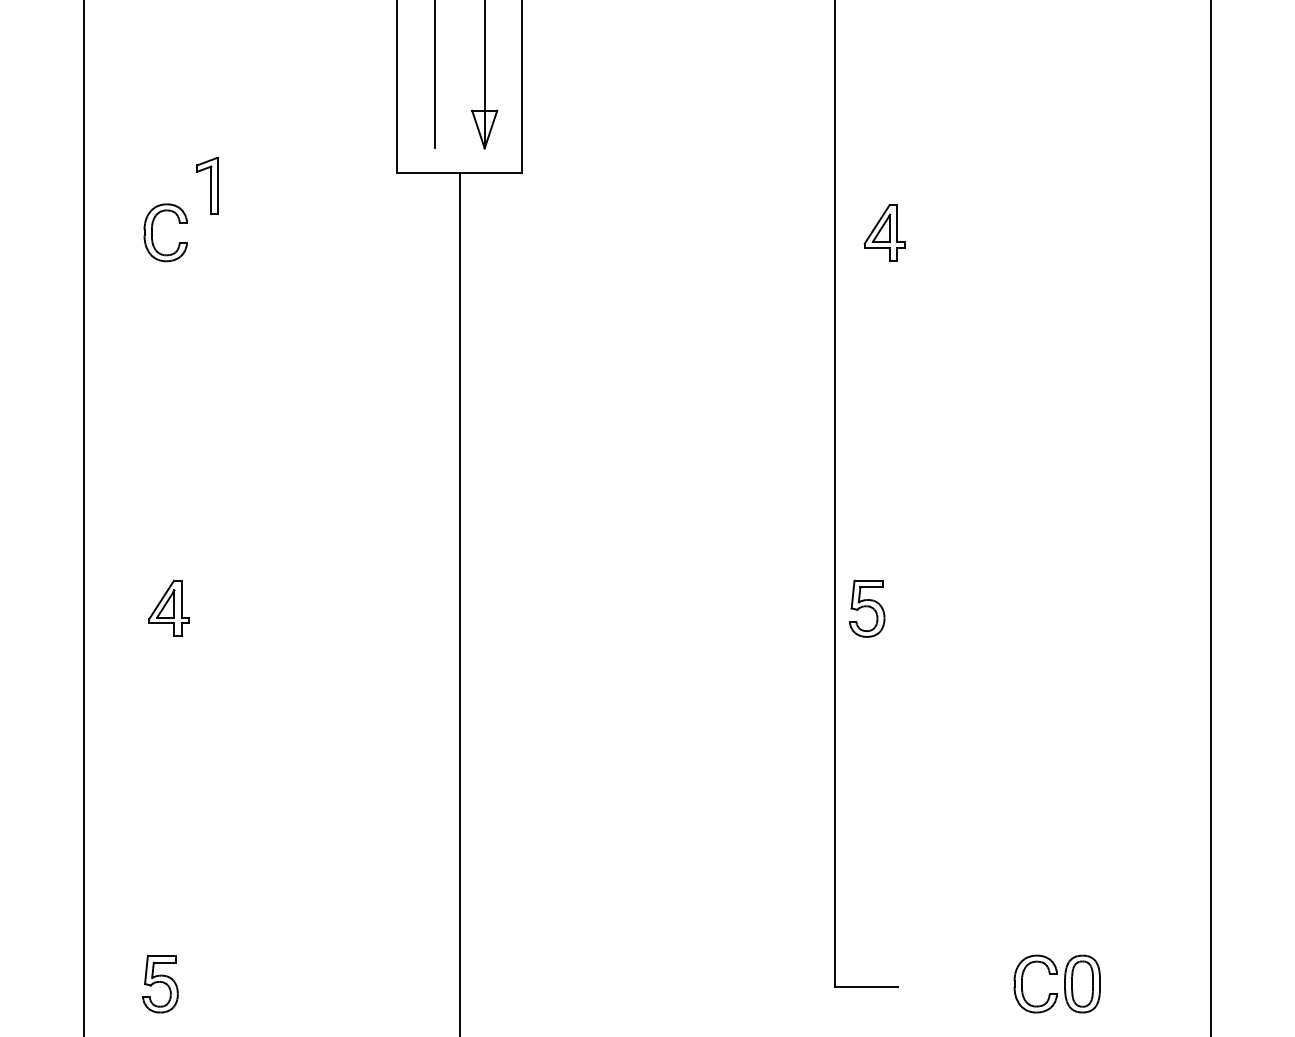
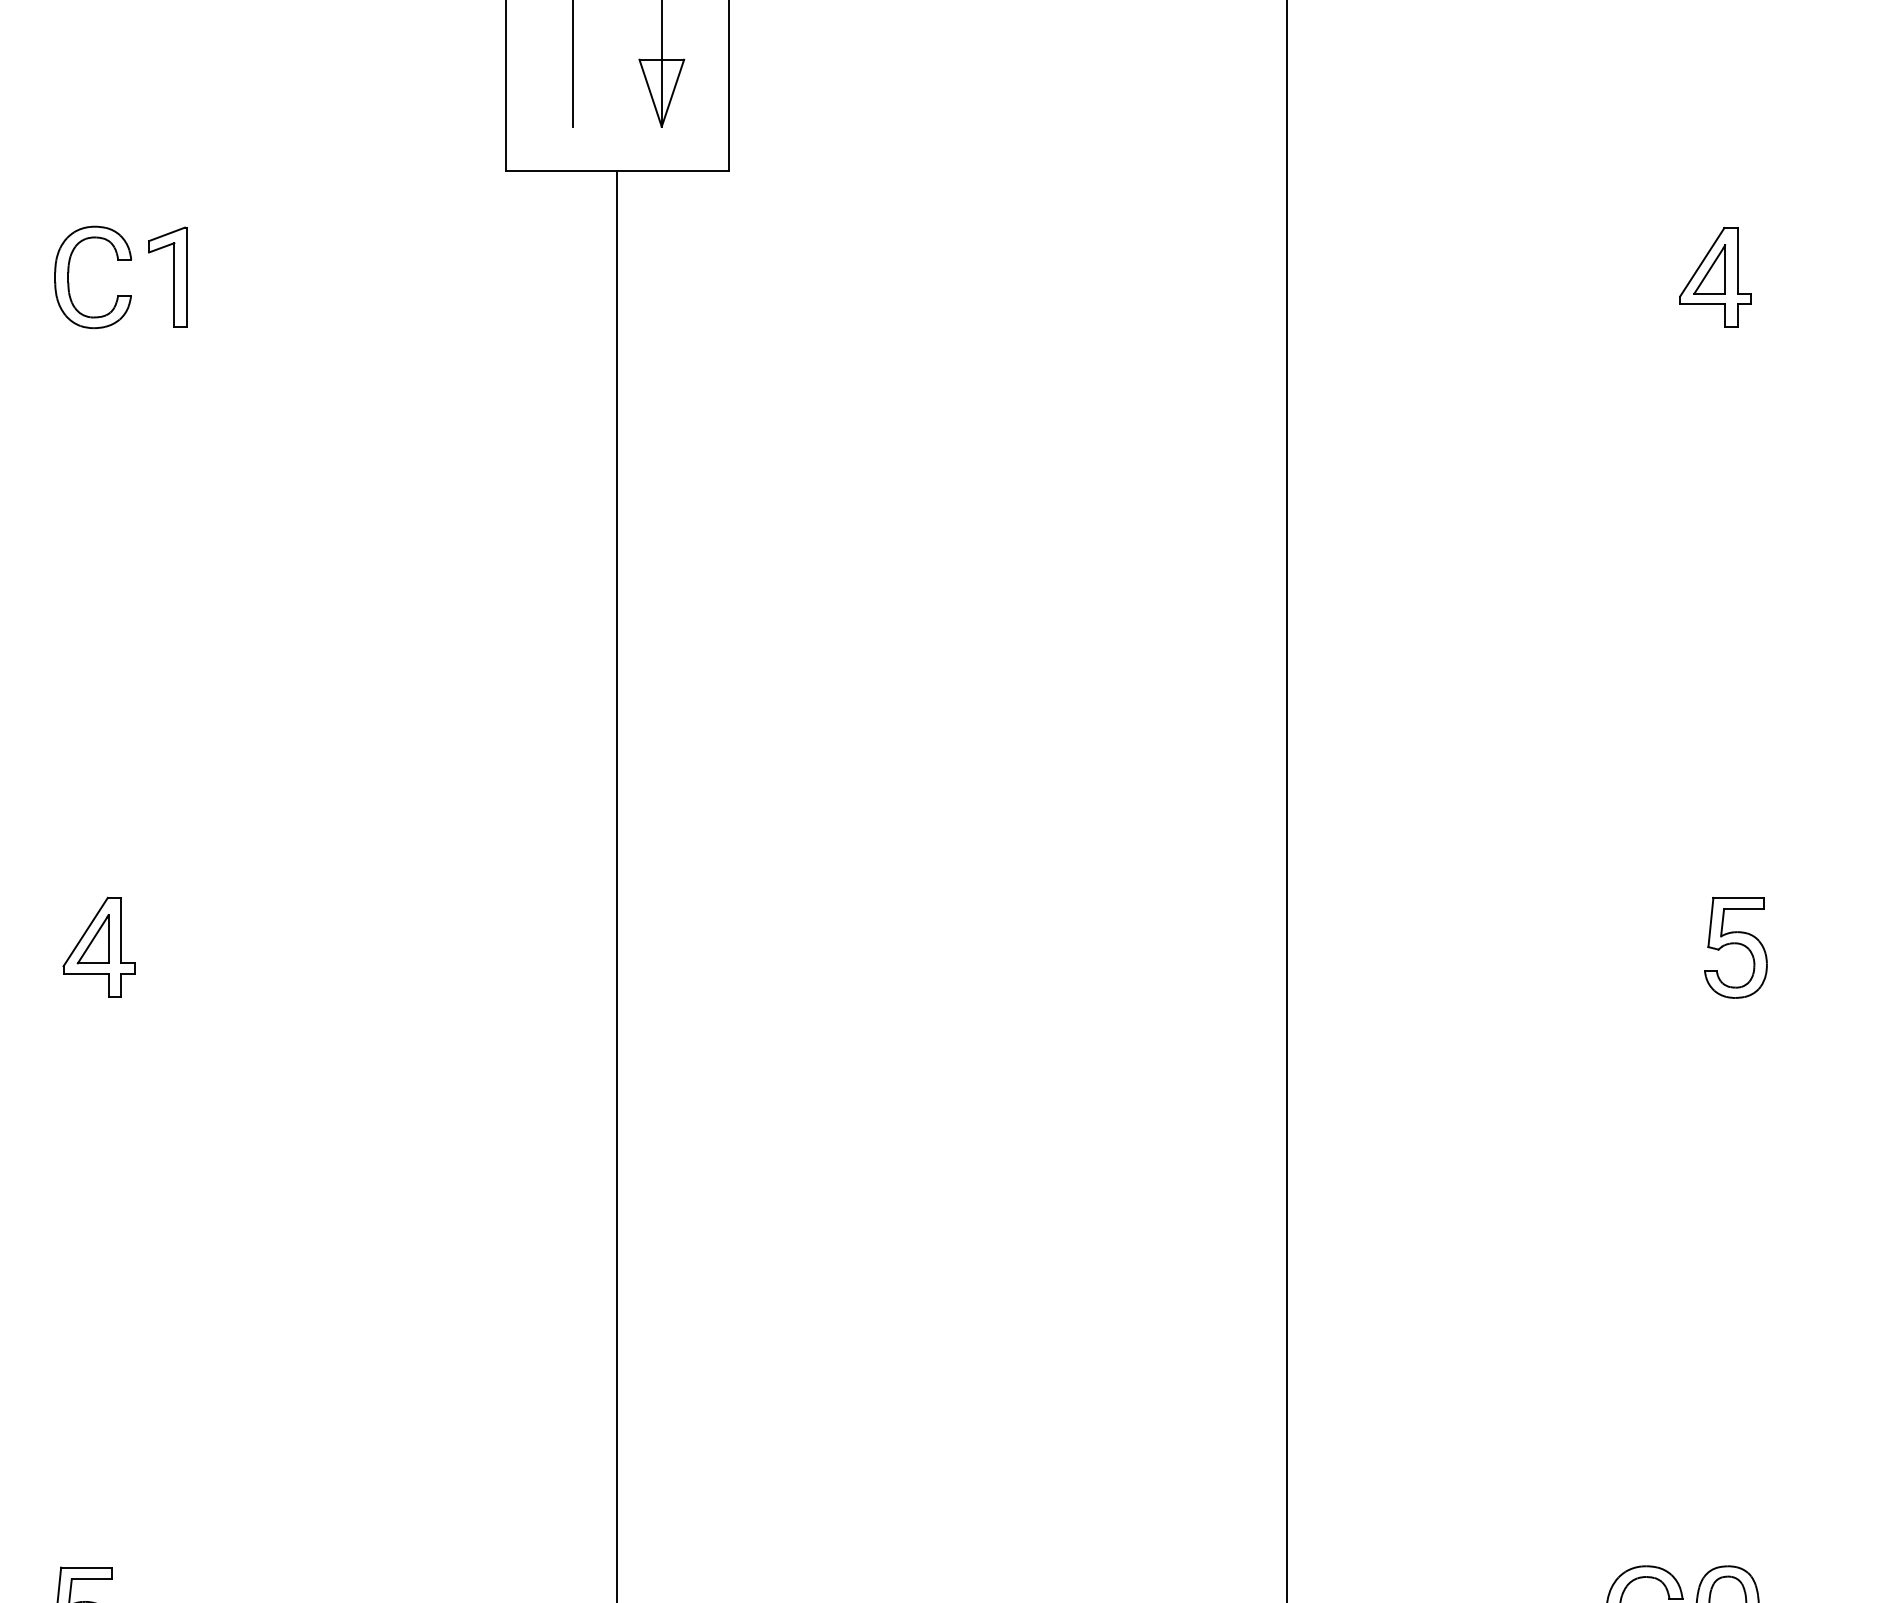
part: (207, 185) -> (167, 276), moved
part: (884, 232) -> (1715, 276), moved
part: (867, 608) -> (1736, 947), moved

